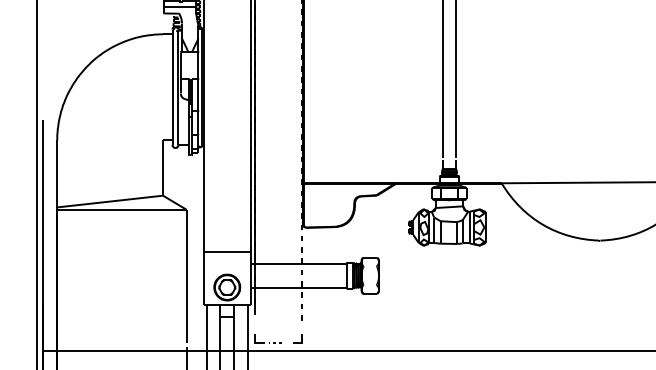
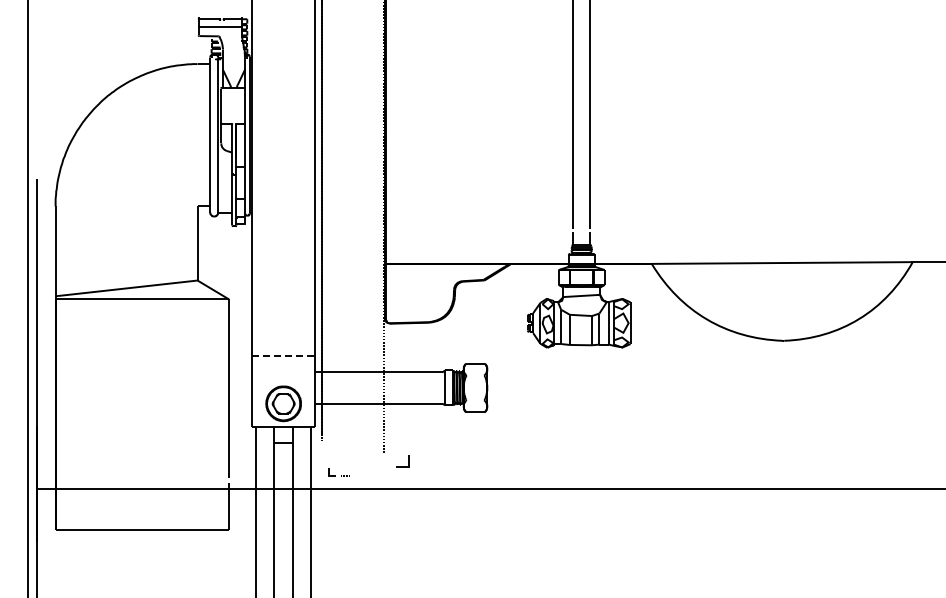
line: (227, 252) -> (283, 356), solid -> dashed
part: (268, 338) -> (339, 472), size x0.6
line: (297, 342) -> (402, 466), moved

